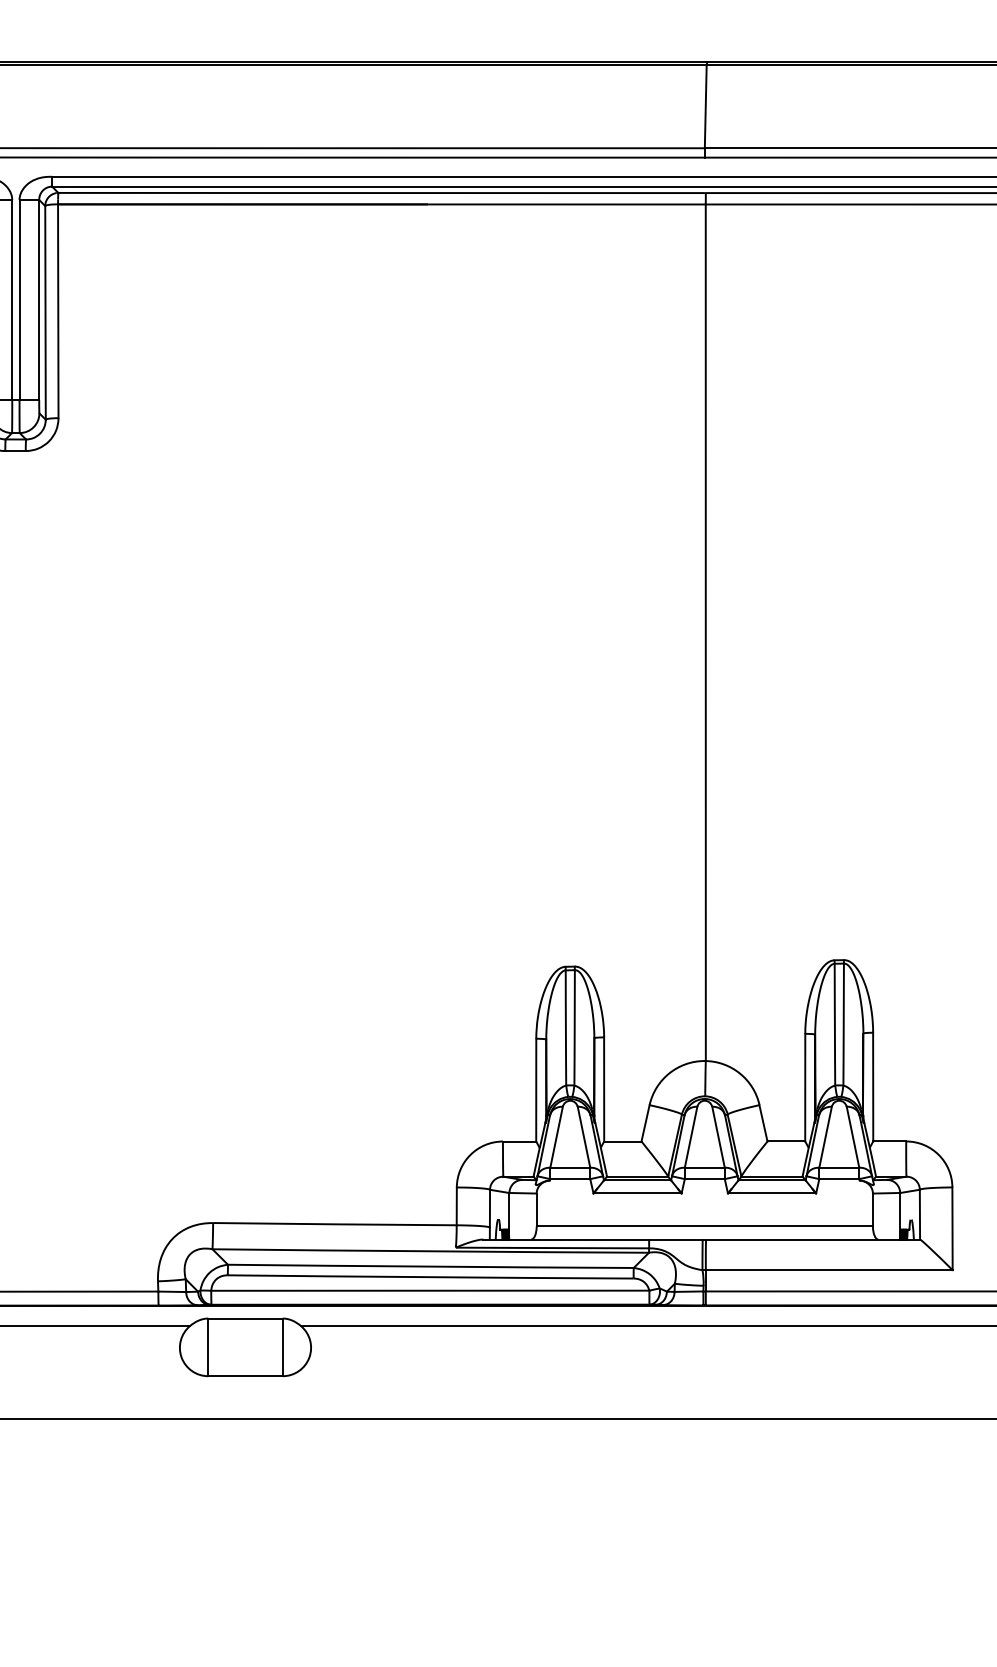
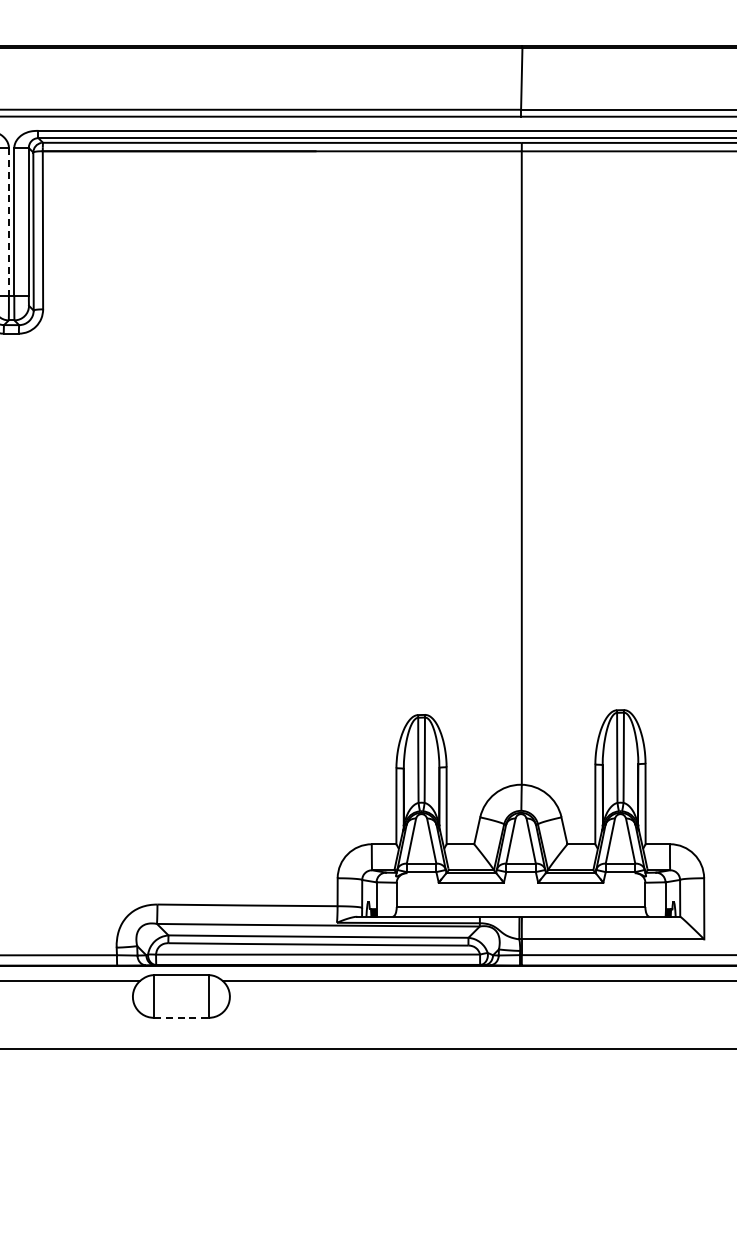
line: (11, 300) -> (8, 222), solid -> dashed
line: (245, 1375) -> (181, 1017), solid -> dashed

